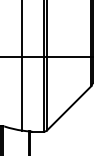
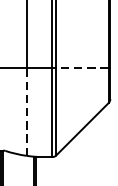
line: (69, 57) -> (82, 68), solid -> dashed
line: (22, 93) -> (26, 111), solid -> dashed

